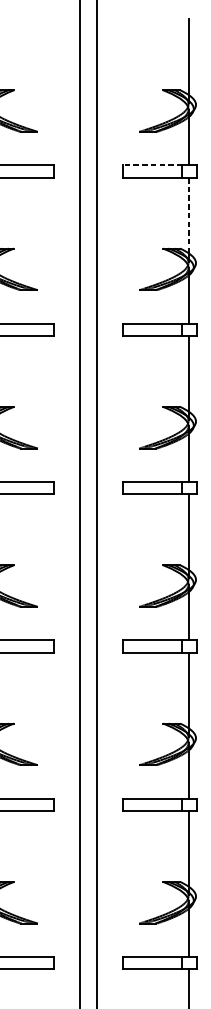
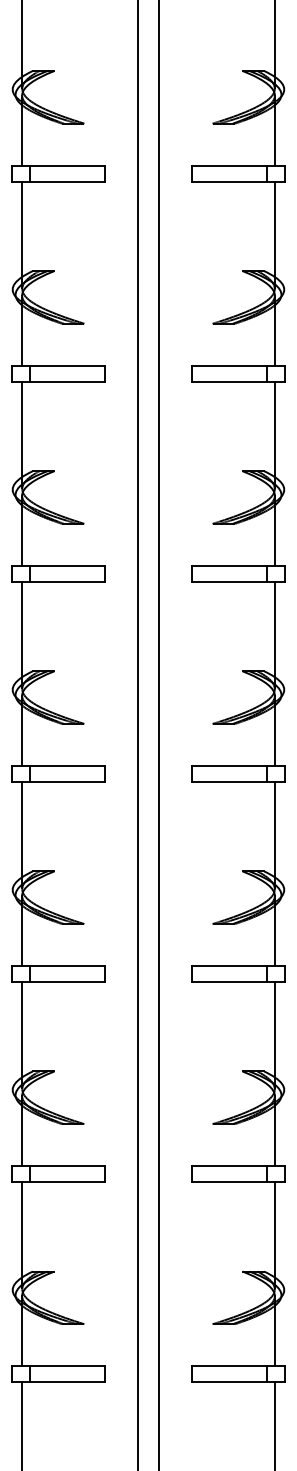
line: (152, 164) -> (229, 165), dashed -> solid
line: (188, 215) -> (274, 229), dashed -> solid

